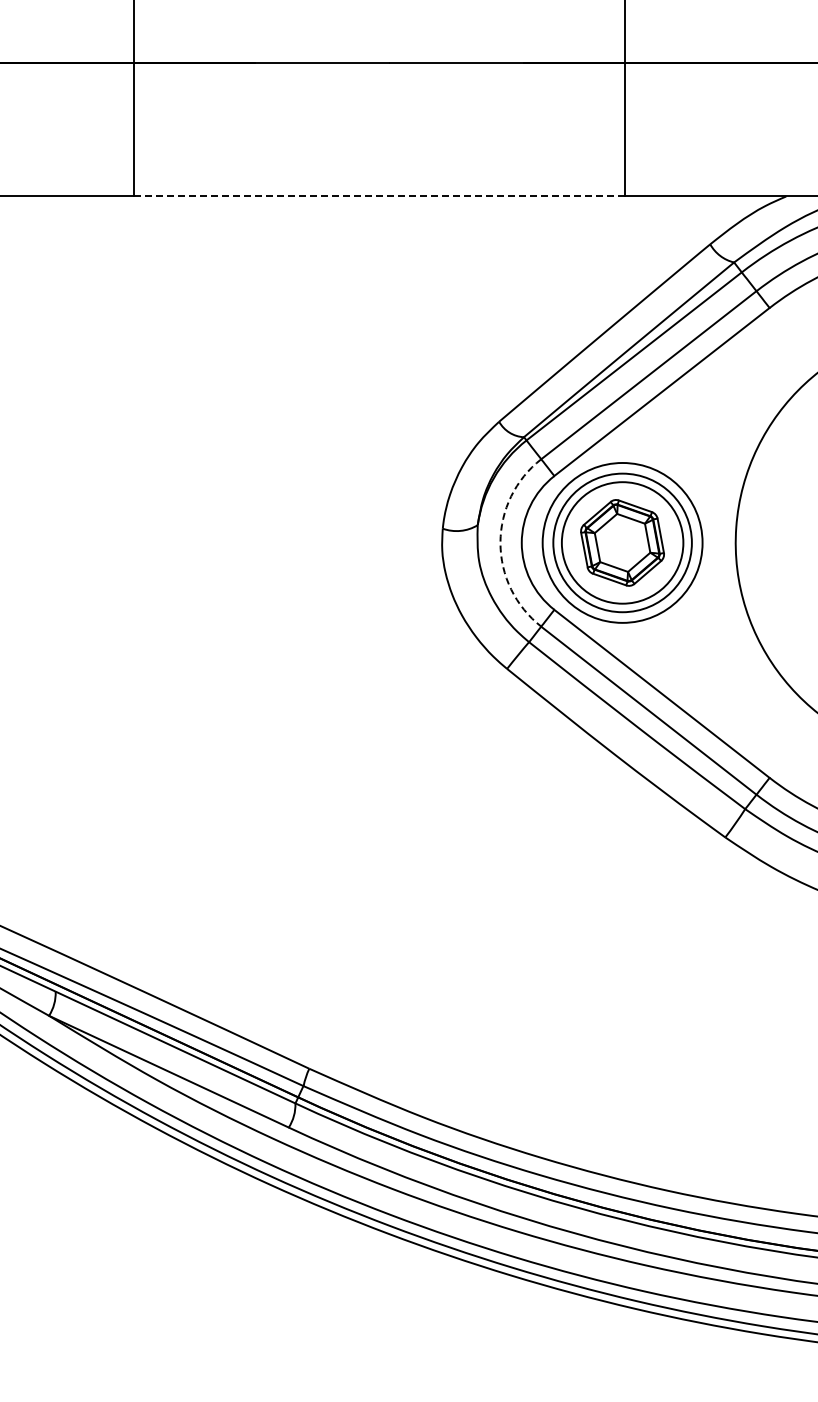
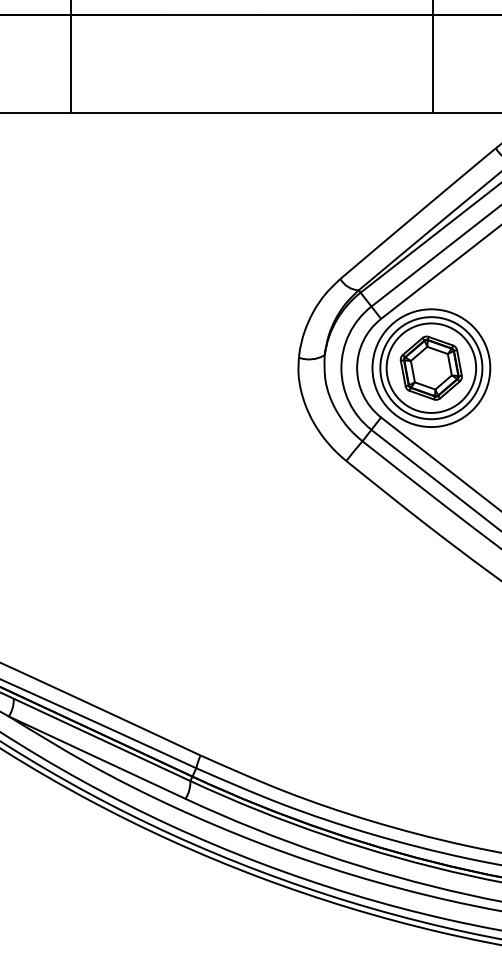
line: (379, 196) -> (252, 113), dashed -> solid
arc: (500, 542) -> (341, 367), dashed -> solid

